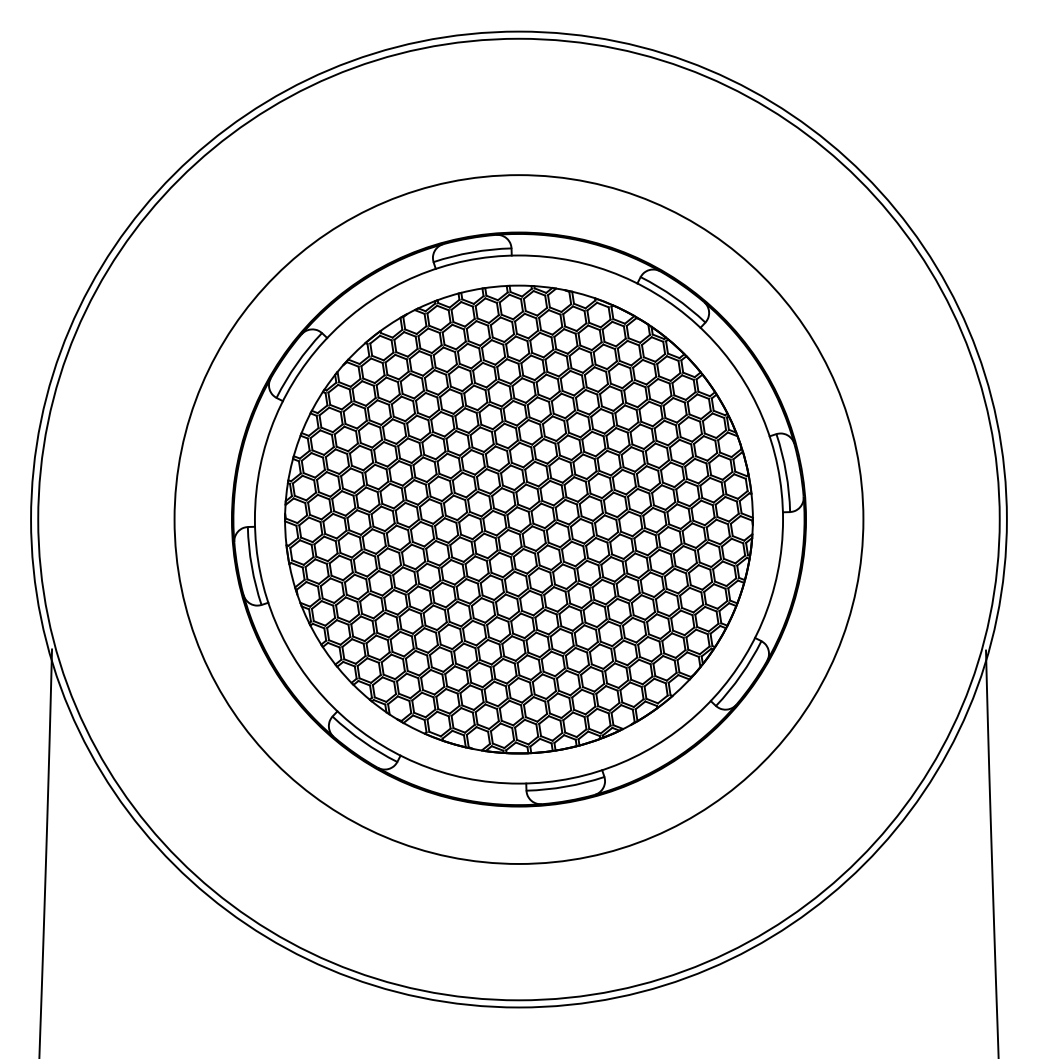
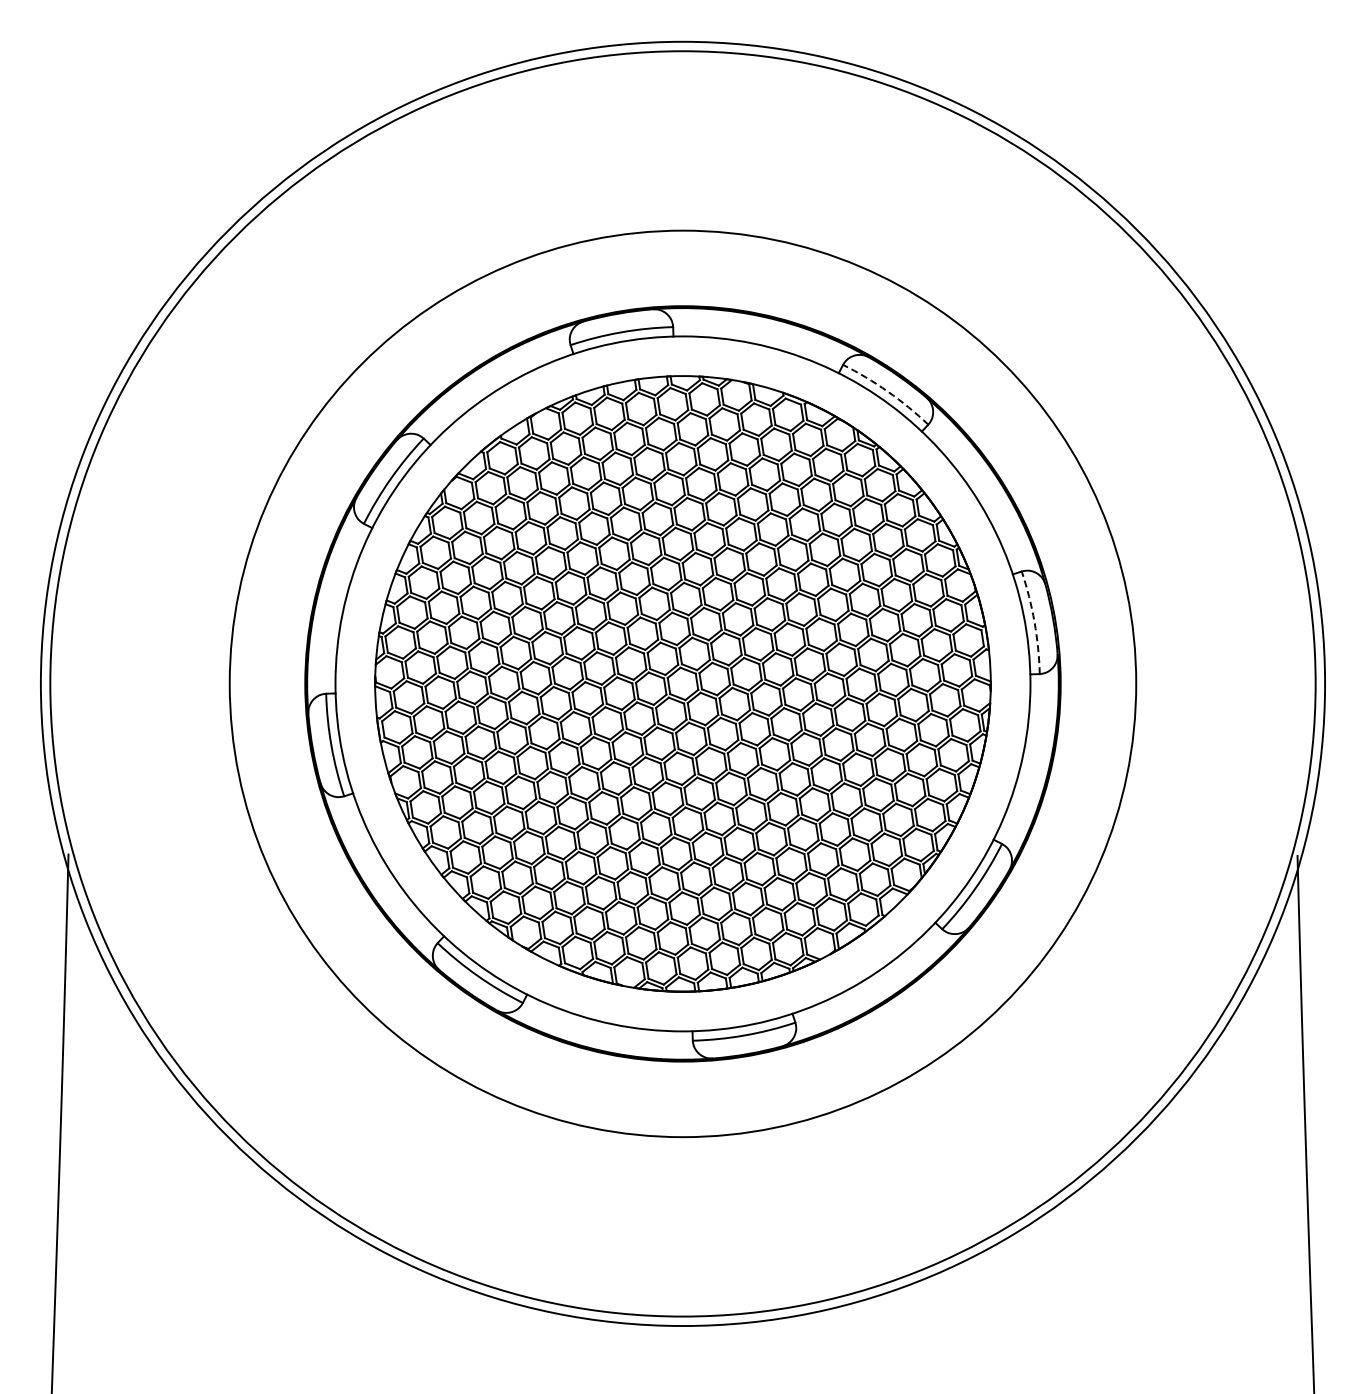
arc: (674, 297) -> (887, 391), solid -> dashed
arc: (786, 472) -> (1034, 622), solid -> dashed

